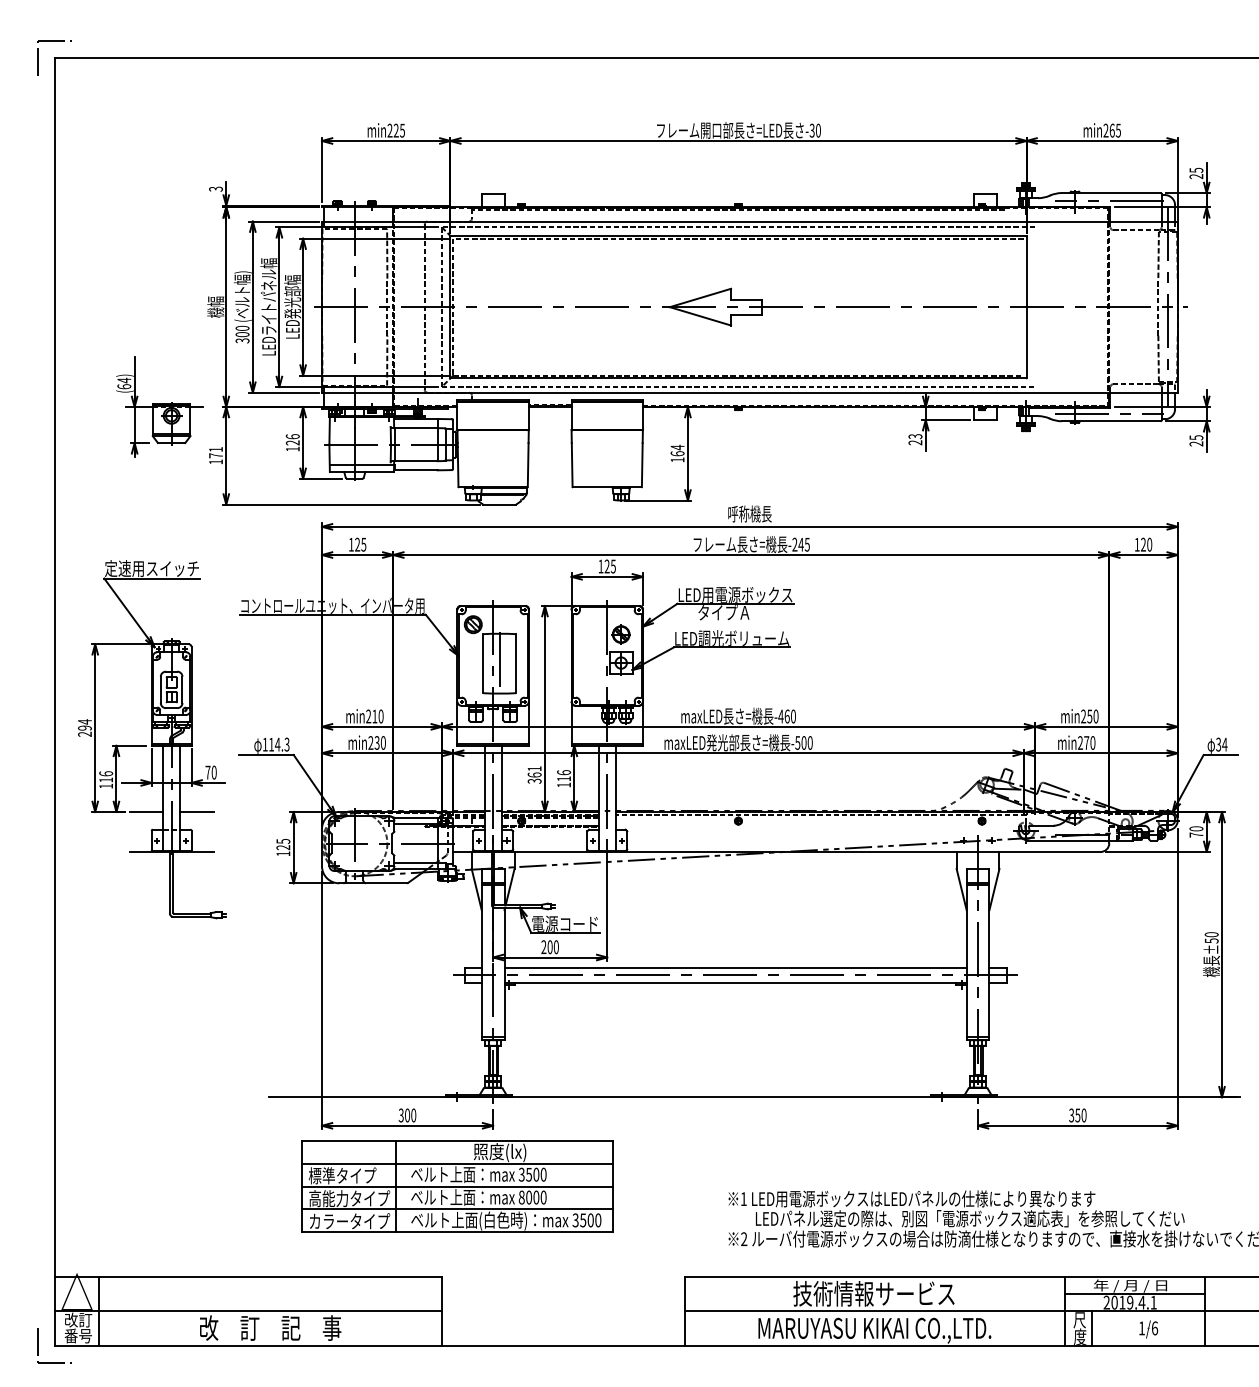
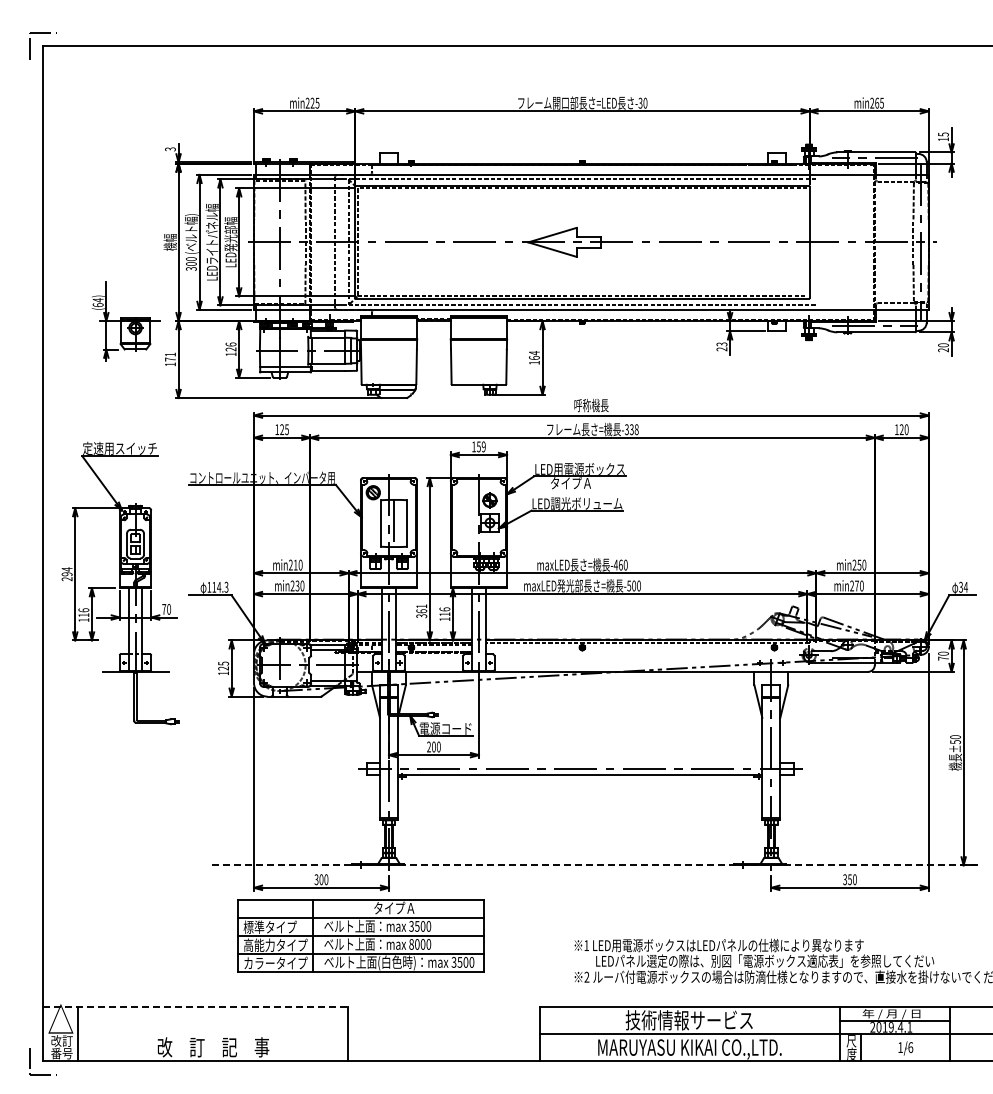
text: (1196, 176) -> (943, 139), 25 -> 15
text: (1196, 437) -> (943, 345), 25 -> 20
text: (800, 544) -> (631, 429), -245 -> -338
text: (610, 566) -> (481, 446), 125 -> 159
line: (146, 812) -> (115, 640), removed
line: (197, 812) -> (155, 640), removed
line: (734, 968) -> (579, 763), removed
line: (755, 1097) -> (595, 865), solid -> dashed
text: (500, 1151) -> (394, 908), 照度(lx) -> タイプＡ
line: (249, 1277) -> (196, 1007), solid -> dashed
line: (247, 1311) -> (195, 1034), removed

